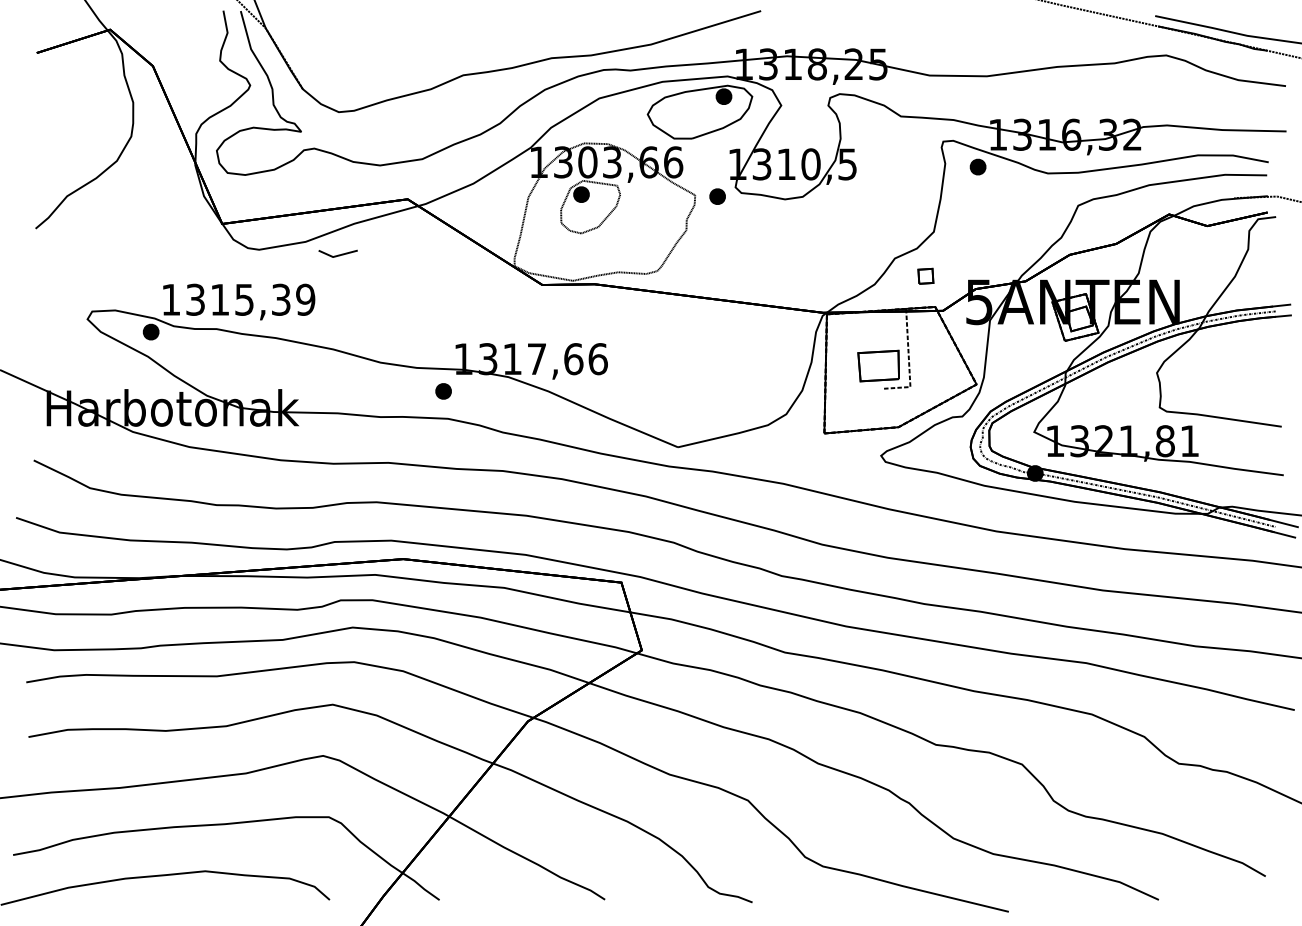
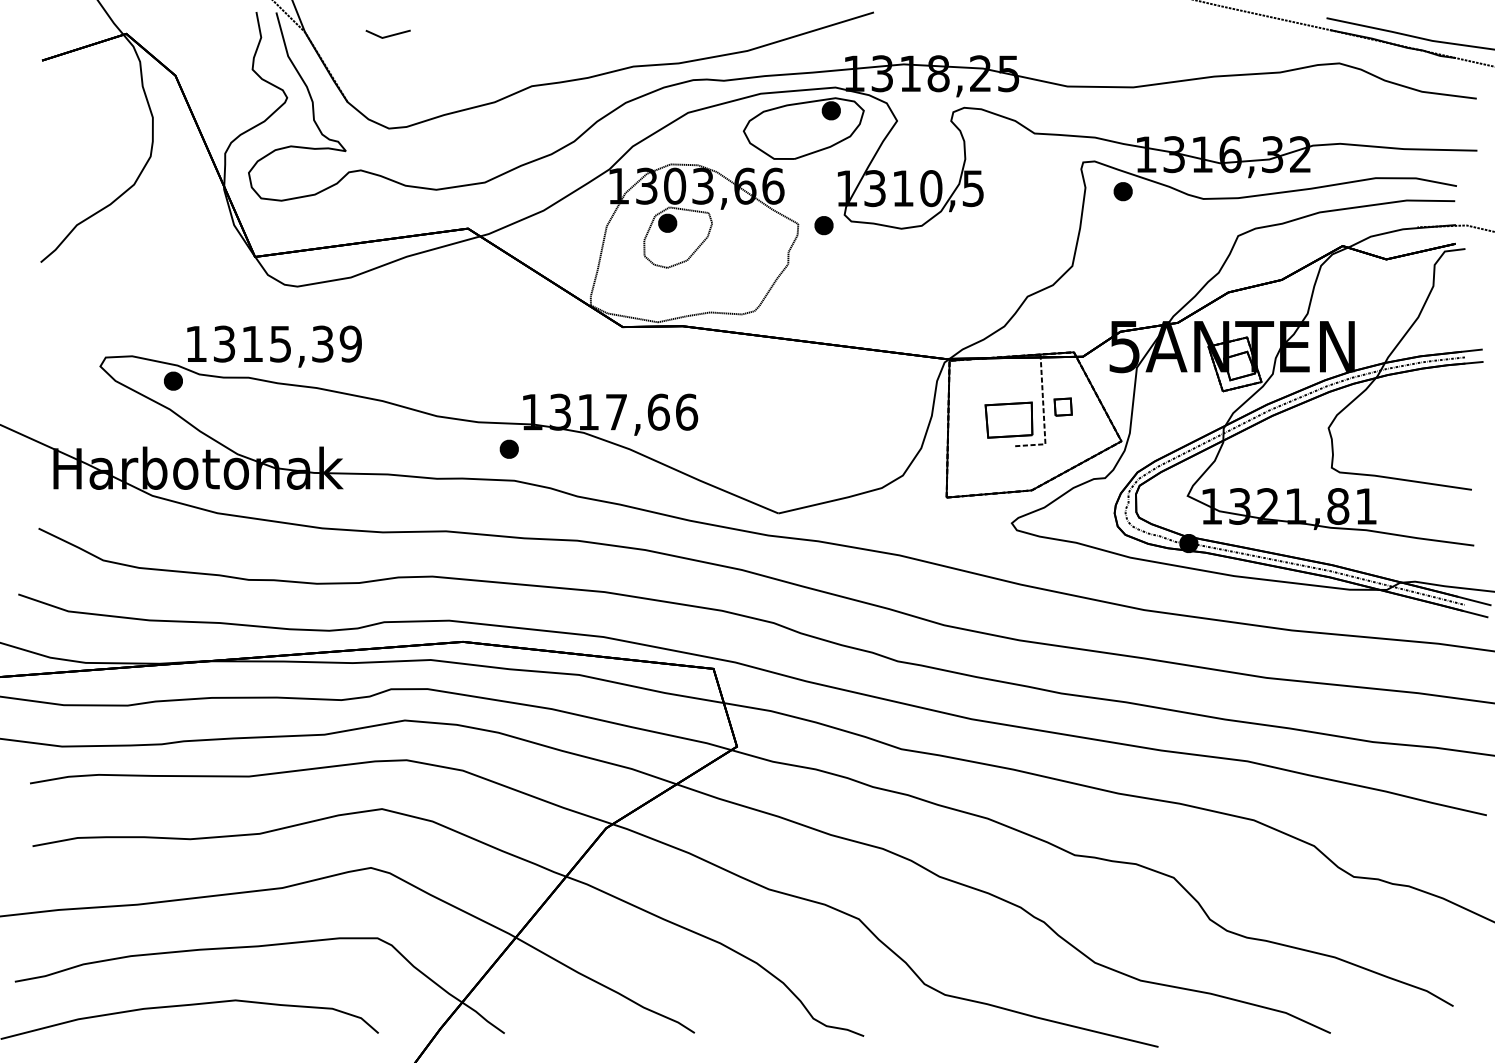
line: (337, 254) -> (387, 35), moved
part: (925, 275) -> (1062, 406), moved

